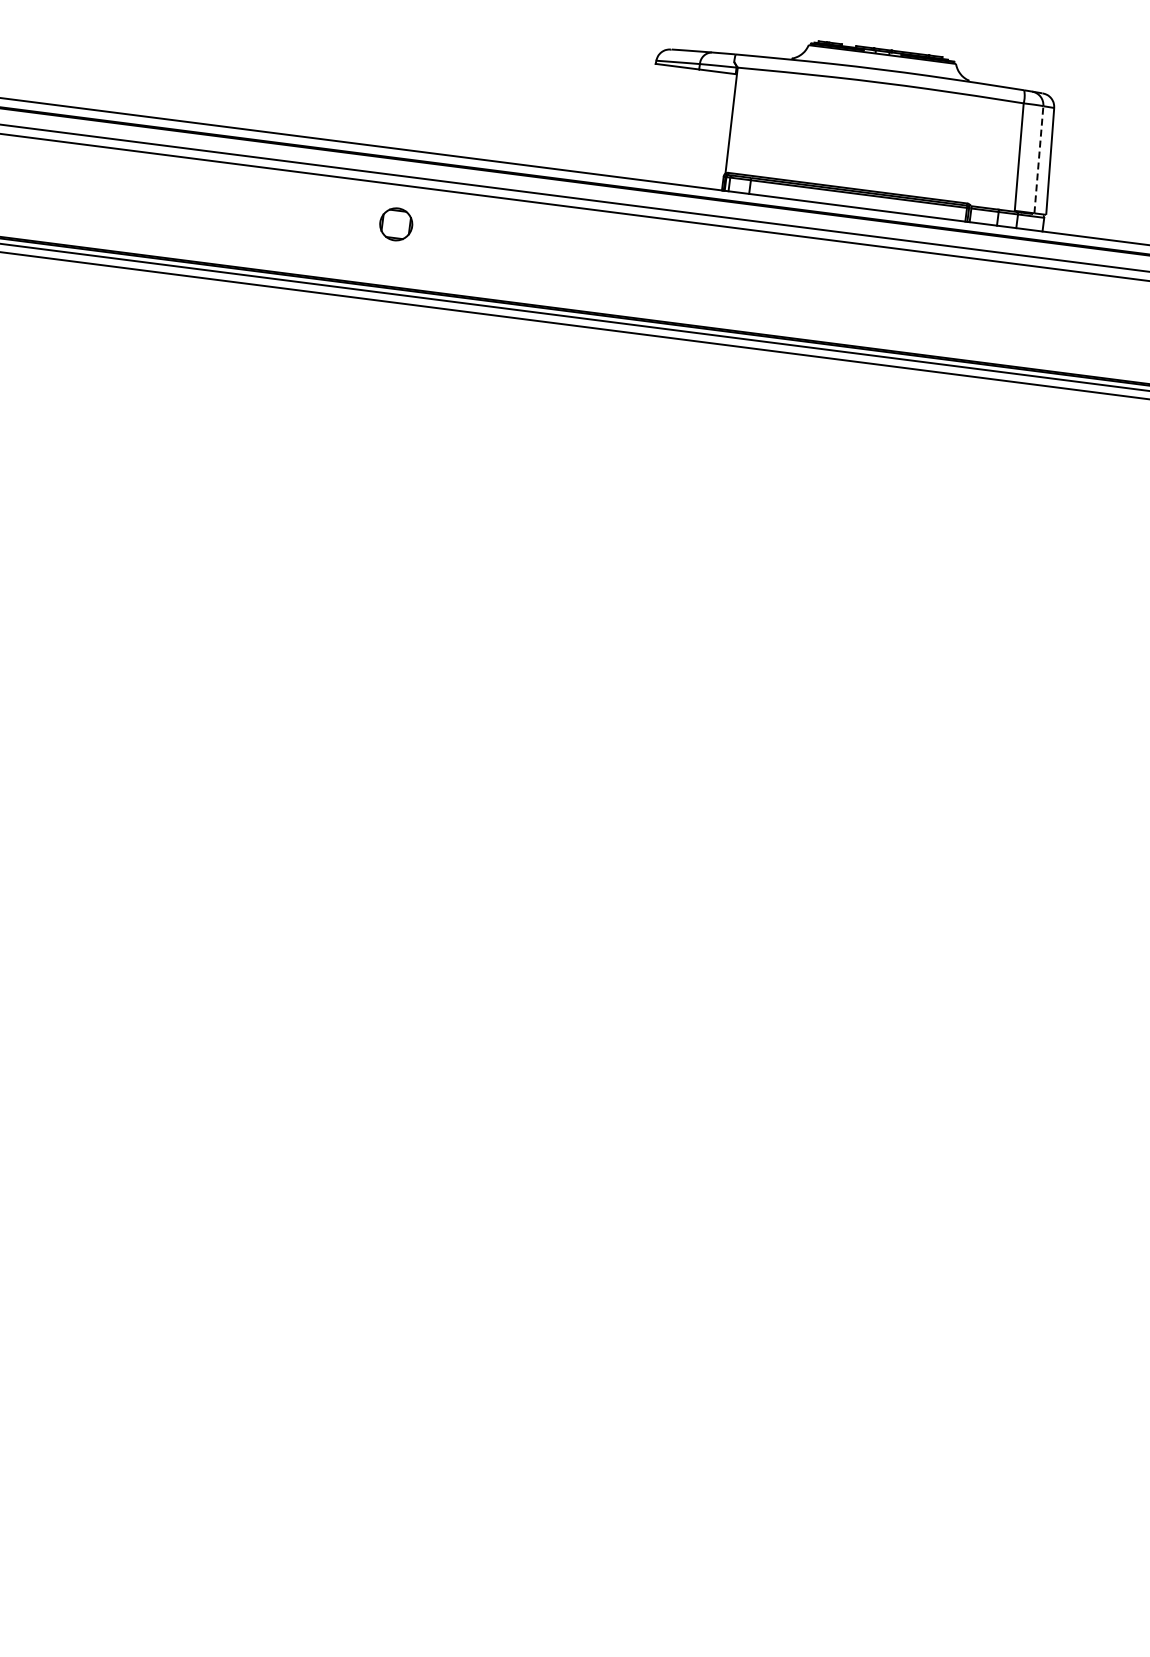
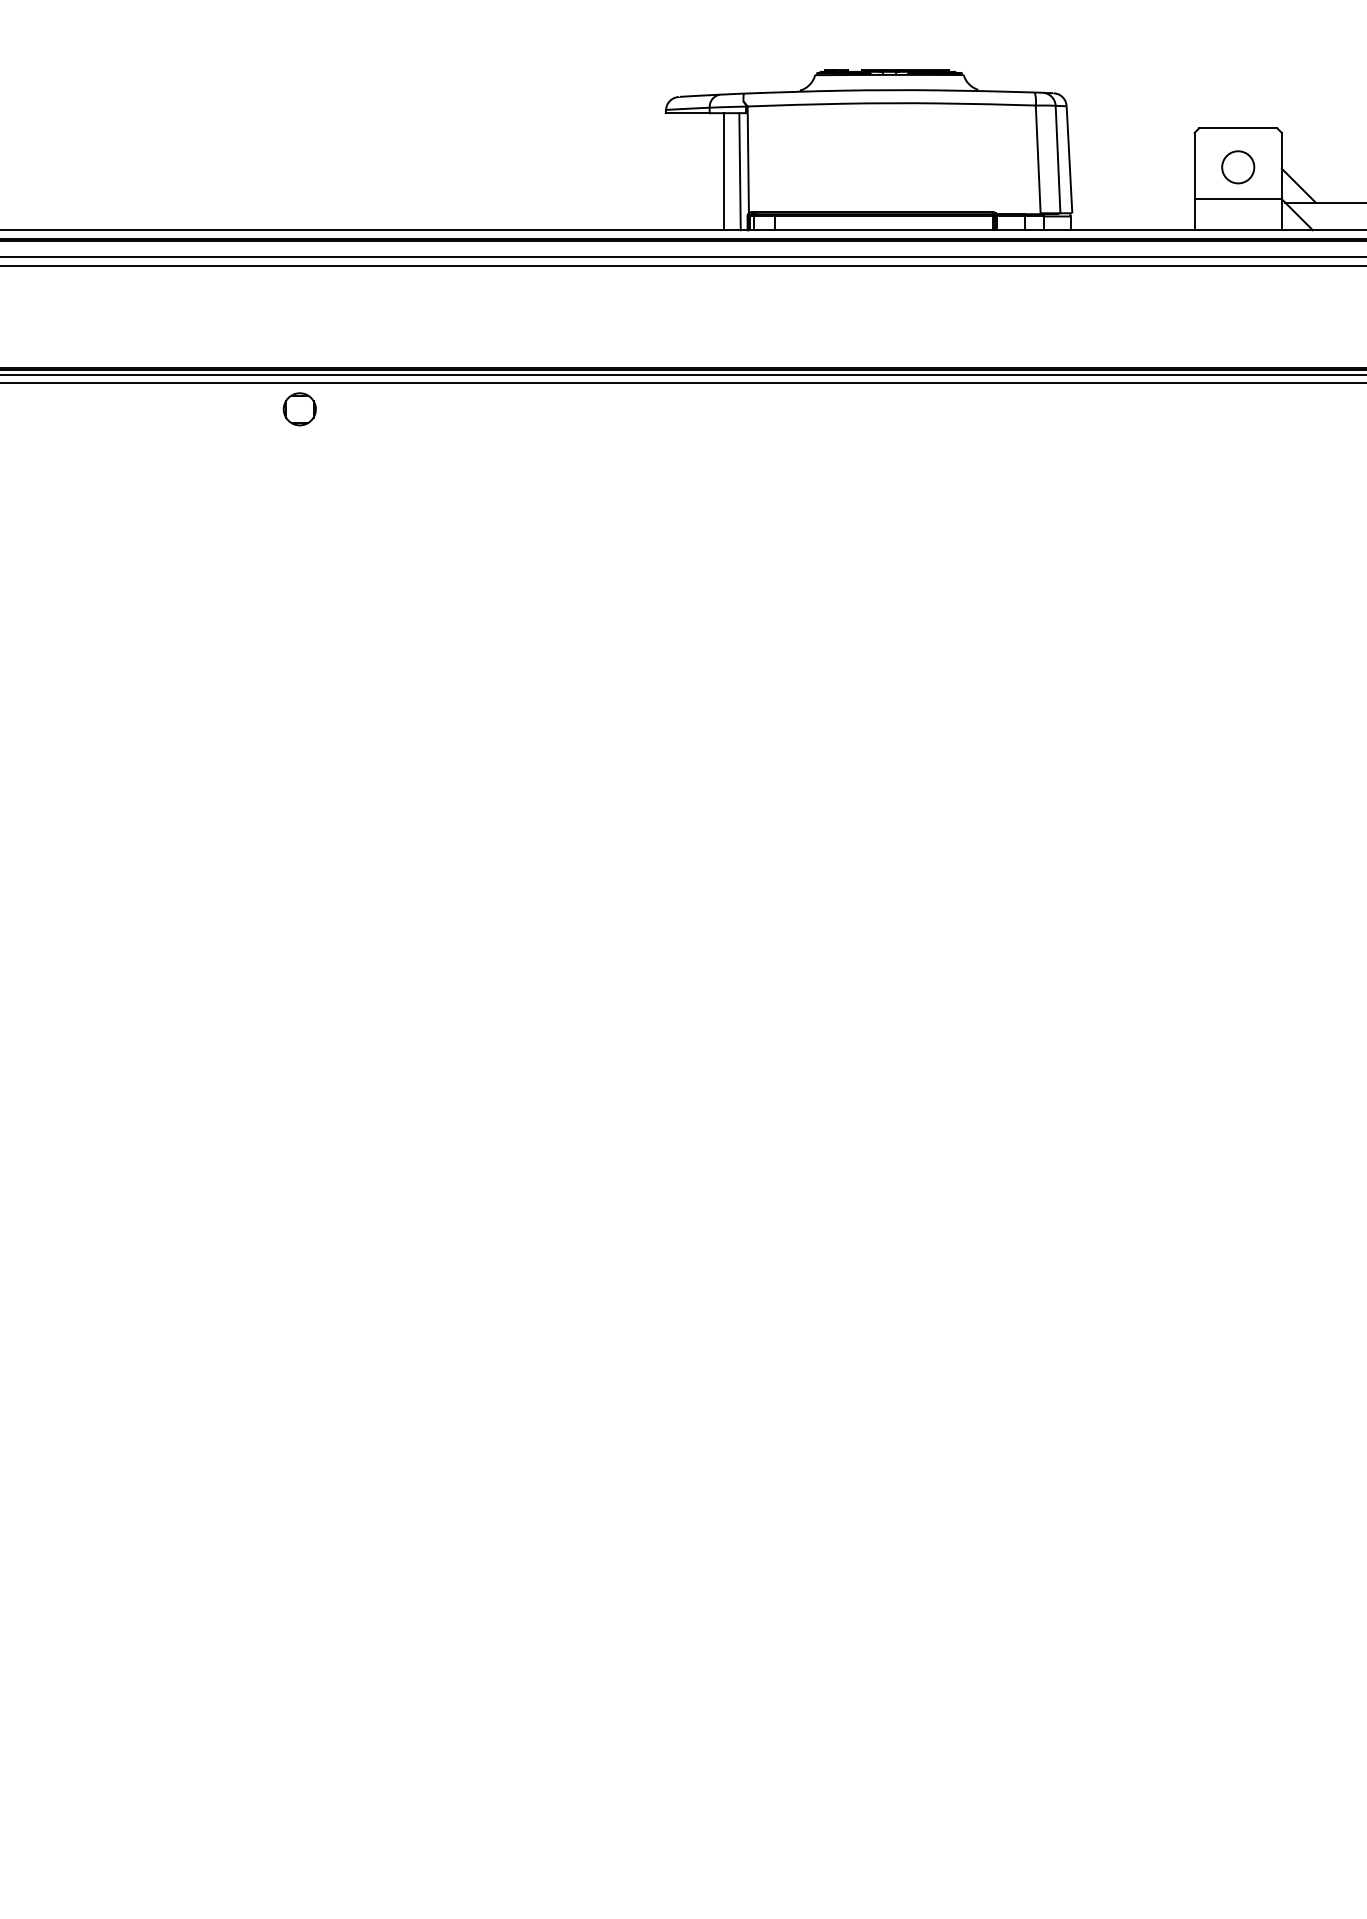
line: (706, 129) -> (724, 171), added
line: (721, 131) -> (739, 171), added
line: (1039, 159) -> (1058, 159), dashed -> solid
part: (395, 224) -> (299, 409), moved

